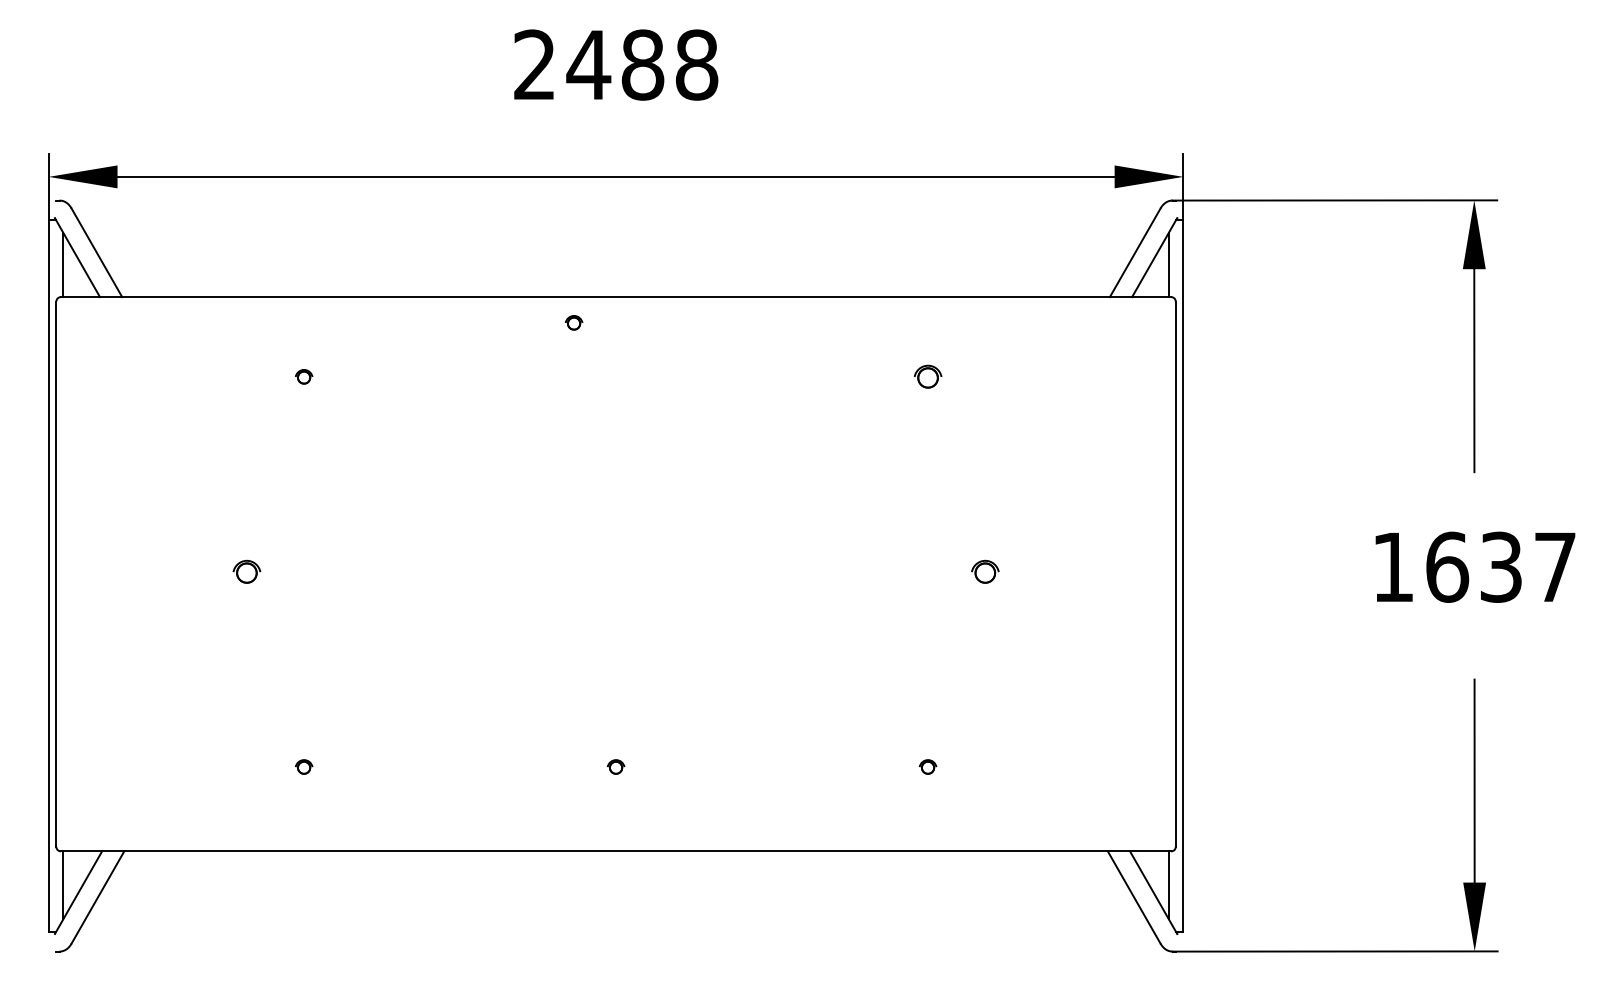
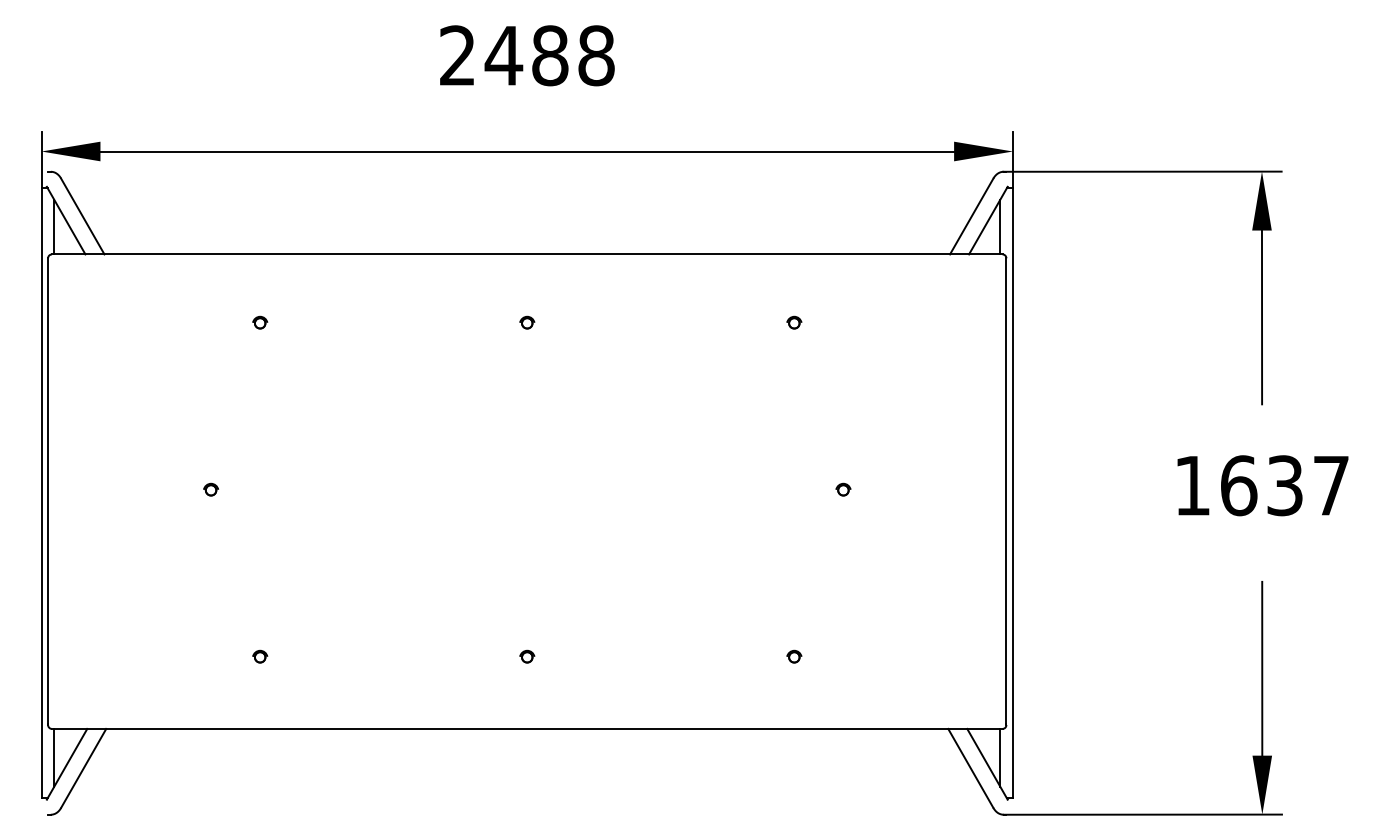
part: (573, 322) -> (526, 322), moved
part: (927, 376) -> (793, 322), size x0.62
part: (246, 571) -> (210, 489), size x0.62
part: (985, 571) -> (843, 489), size x0.62

